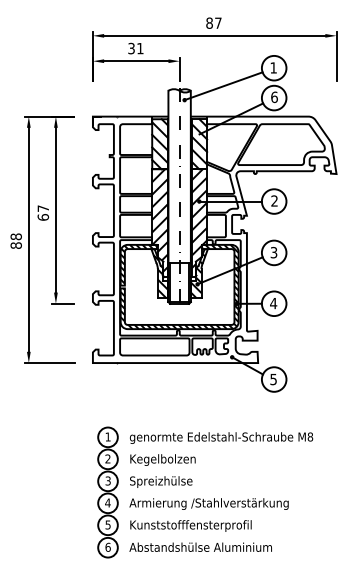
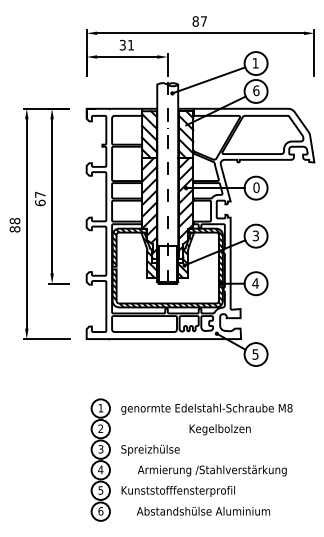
text: (274, 200) -> (256, 187), 2 -> 0
text: (162, 459) -> (219, 429), moved
text: (209, 503) -> (212, 470), moved
text: (200, 546) -> (203, 510), moved

